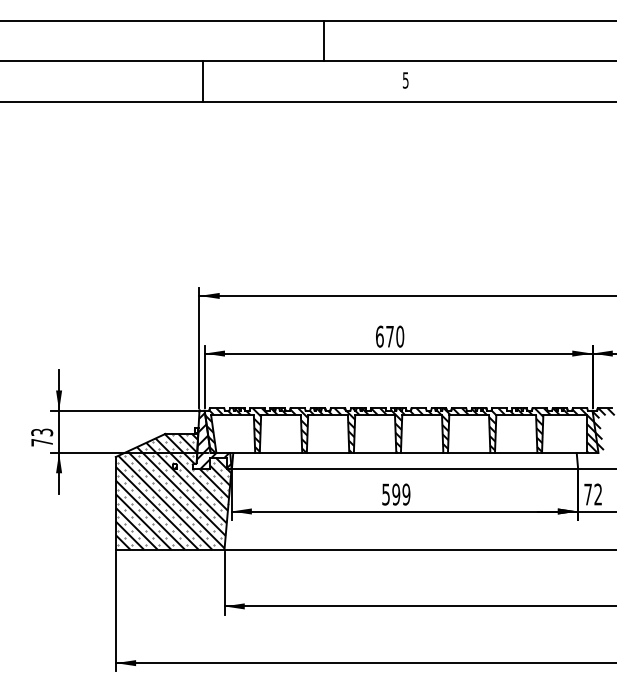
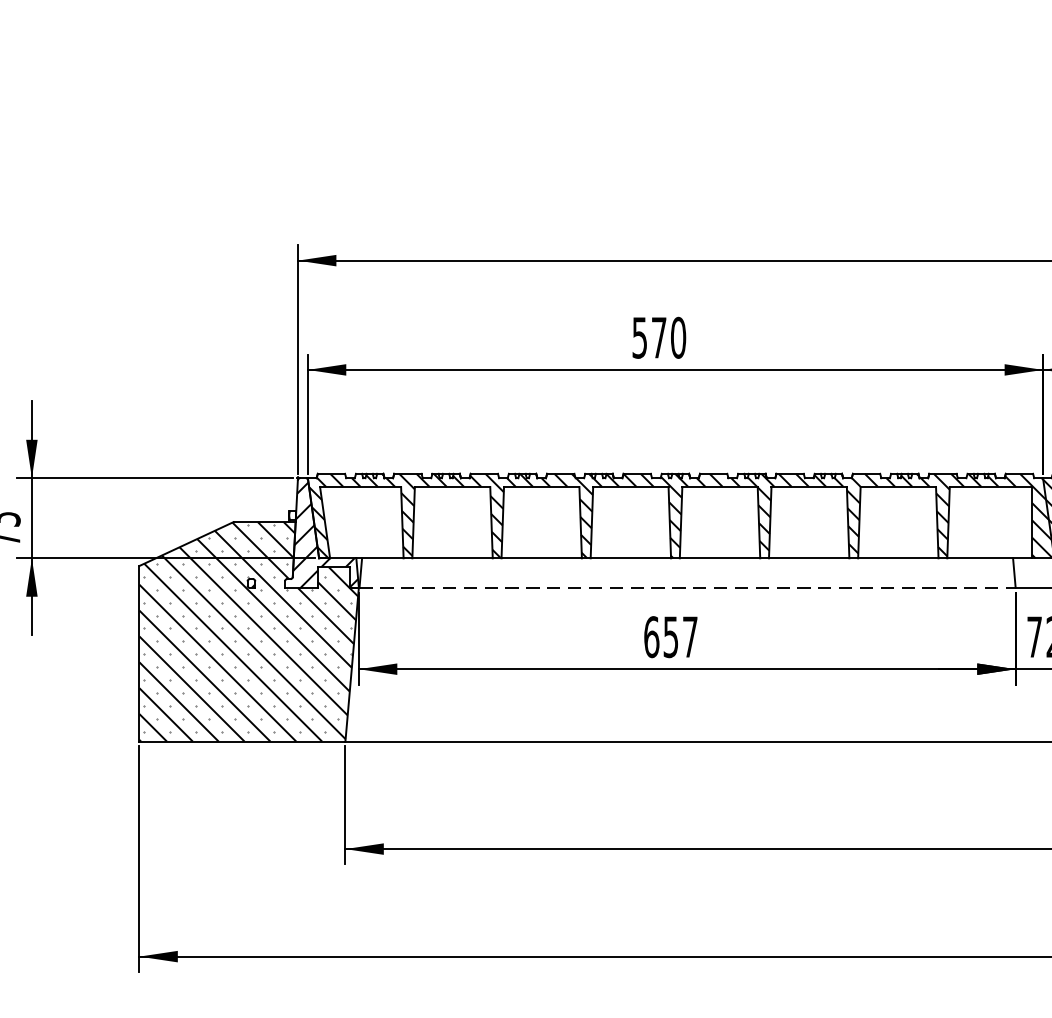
text: (379, 336) -> (639, 337), 670 -> 570
line: (405, 468) -> (688, 587), solid -> dashed
text: (396, 494) -> (671, 636), 599 -> 657

